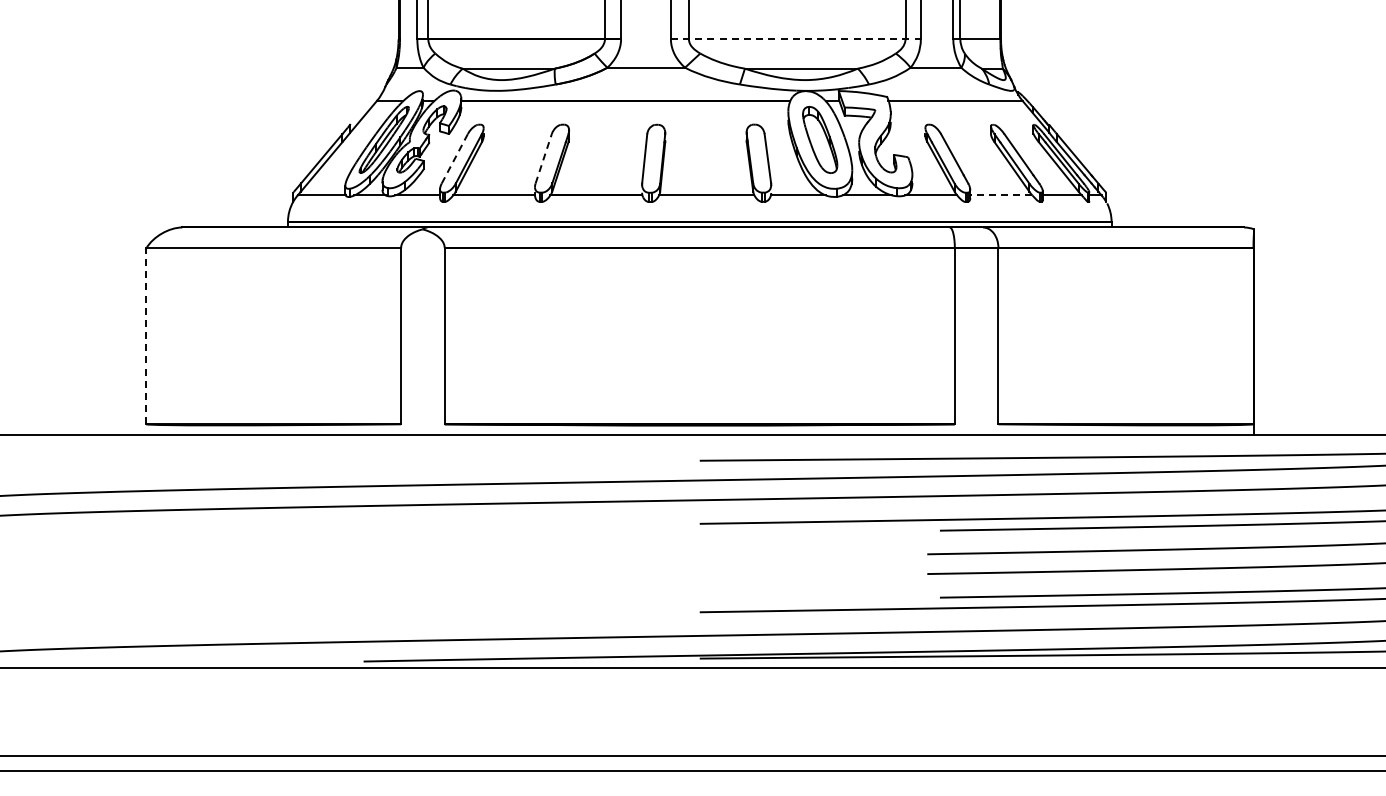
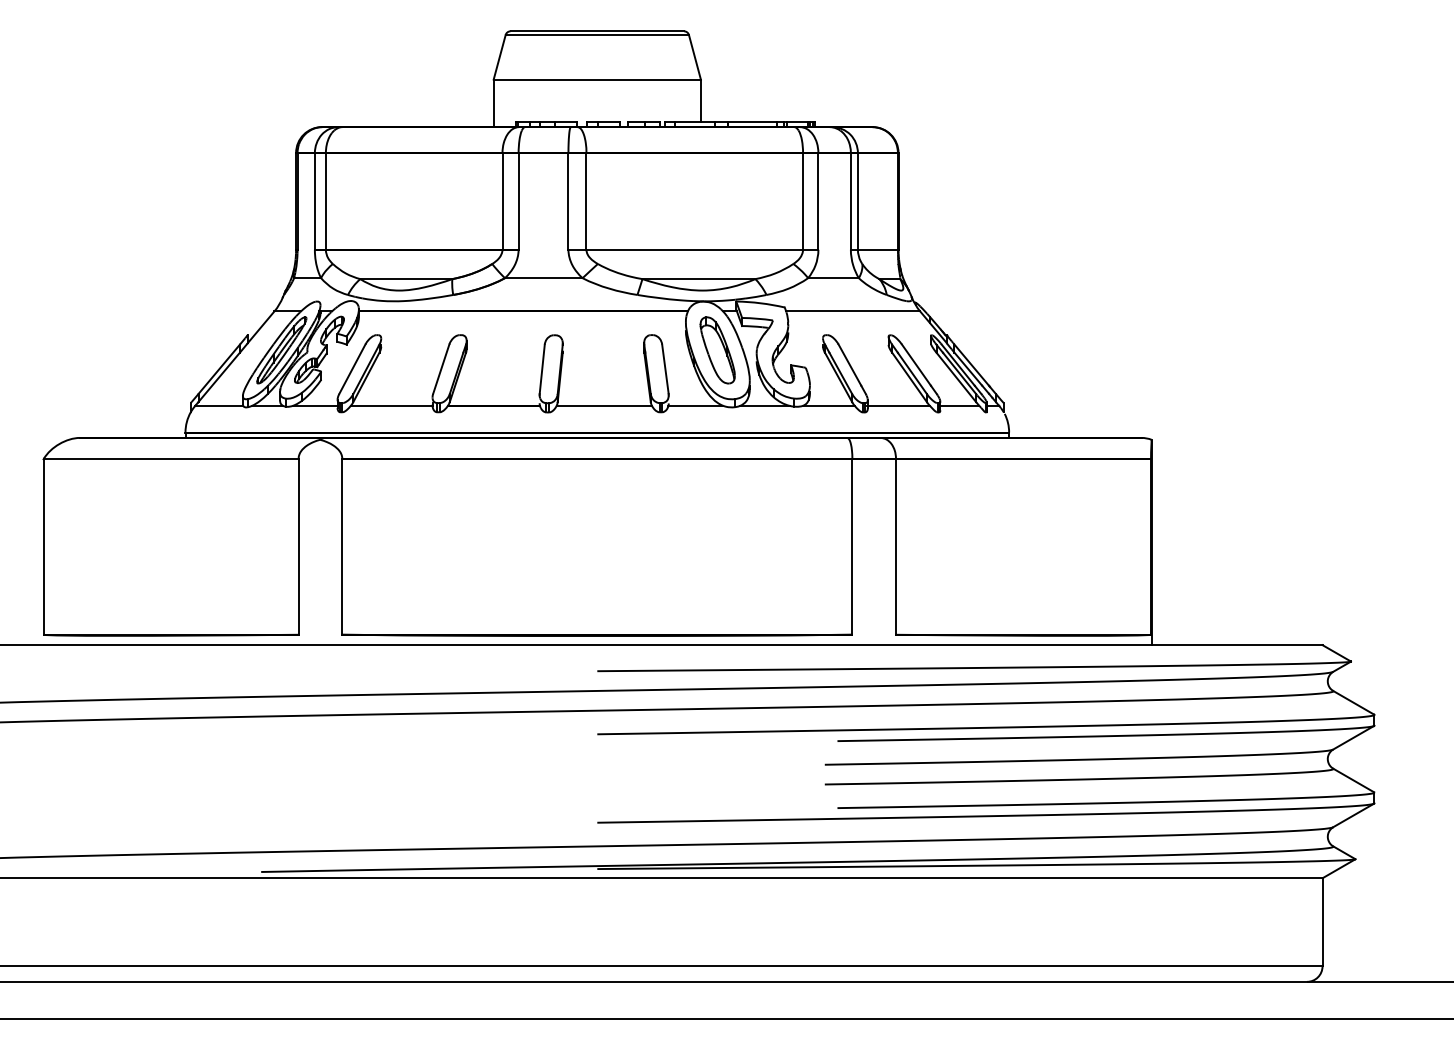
line: (795, 39) -> (693, 249), dashed -> solid
line: (454, 159) -> (352, 369), dashed -> solid
line: (543, 159) -> (441, 369), dashed -> solid
line: (1000, 195) -> (898, 405), dashed -> solid
line: (145, 337) -> (43, 547), dashed -> solid

